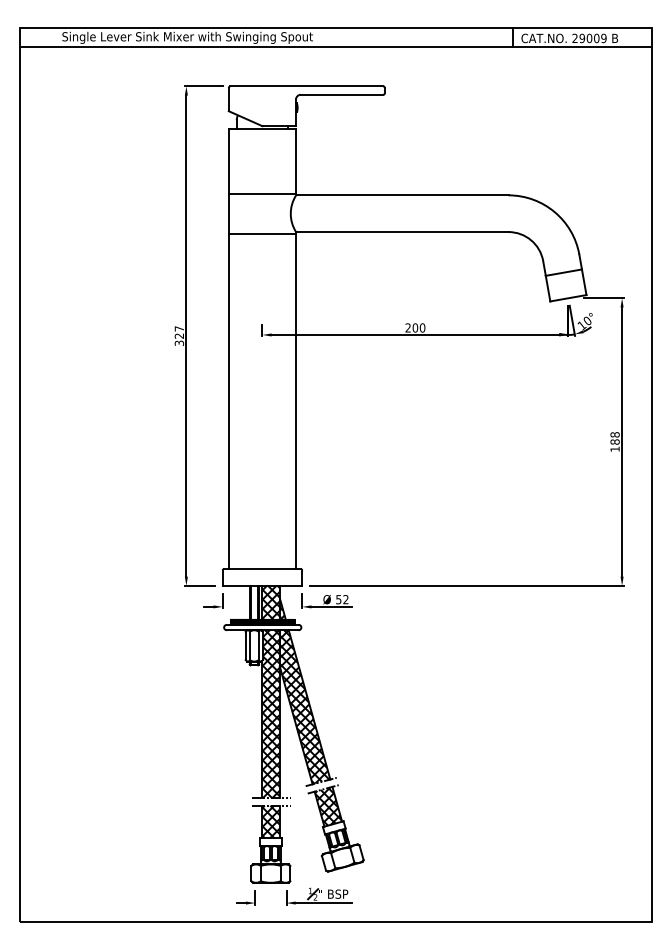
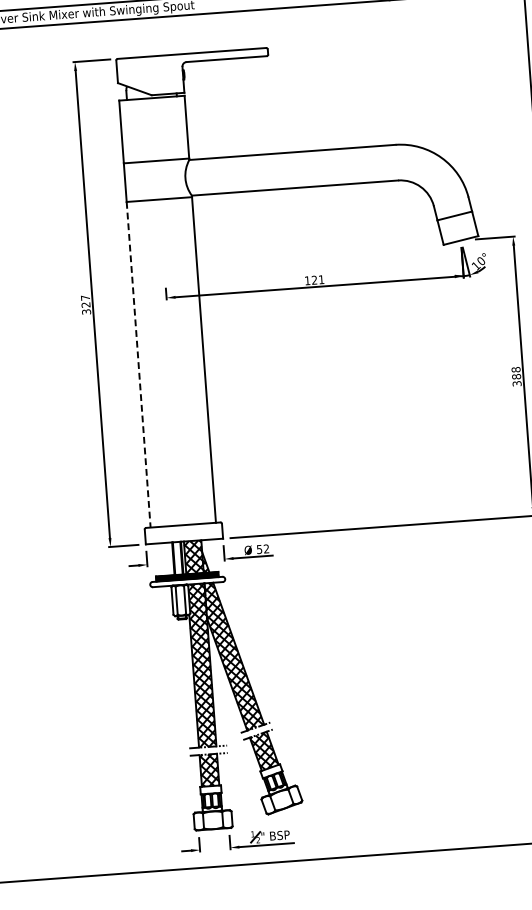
text: (415, 327) -> (314, 279), 200 -> 121
line: (228, 401) -> (138, 364), solid -> dashed
text: (614, 448) -> (516, 383), 188 -> 388

